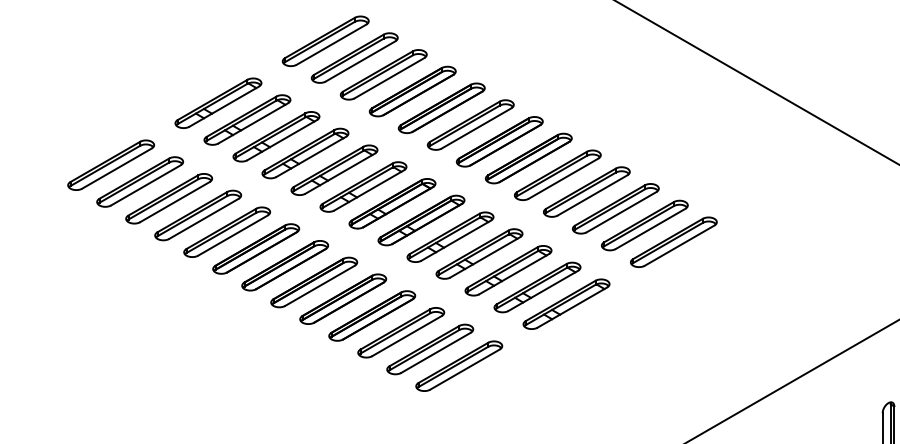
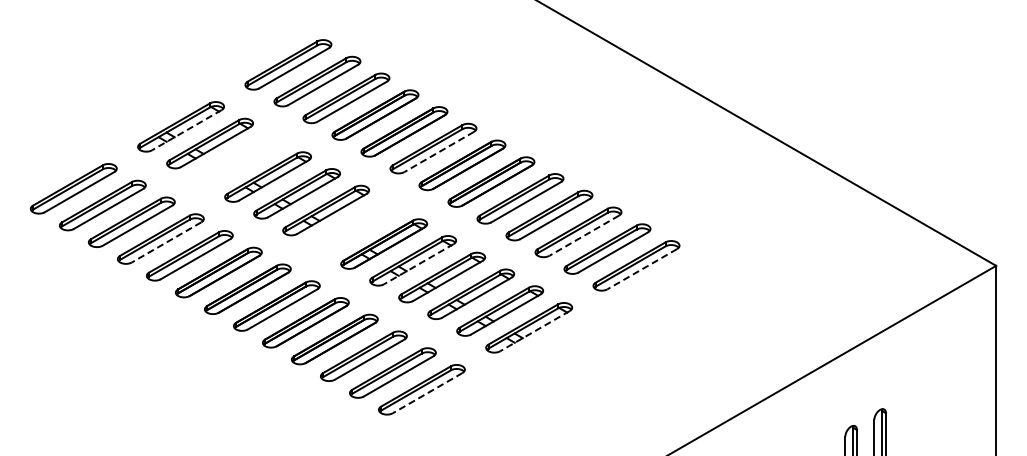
line: (223, 106) -> (186, 130), solid -> dashed
line: (475, 128) -> (438, 152), solid -> dashed
part: (275, 136) -> (238, 160), removed
part: (391, 203) -> (354, 227), removed
line: (620, 211) -> (583, 235), solid -> dashed
line: (203, 218) -> (166, 242), solid -> dashed
line: (455, 240) -> (418, 264), solid -> dashed
line: (678, 245) -> (641, 269), solid -> dashed
line: (571, 307) -> (534, 331), solid -> dashed
line: (464, 369) -> (427, 393), solid -> dashed

